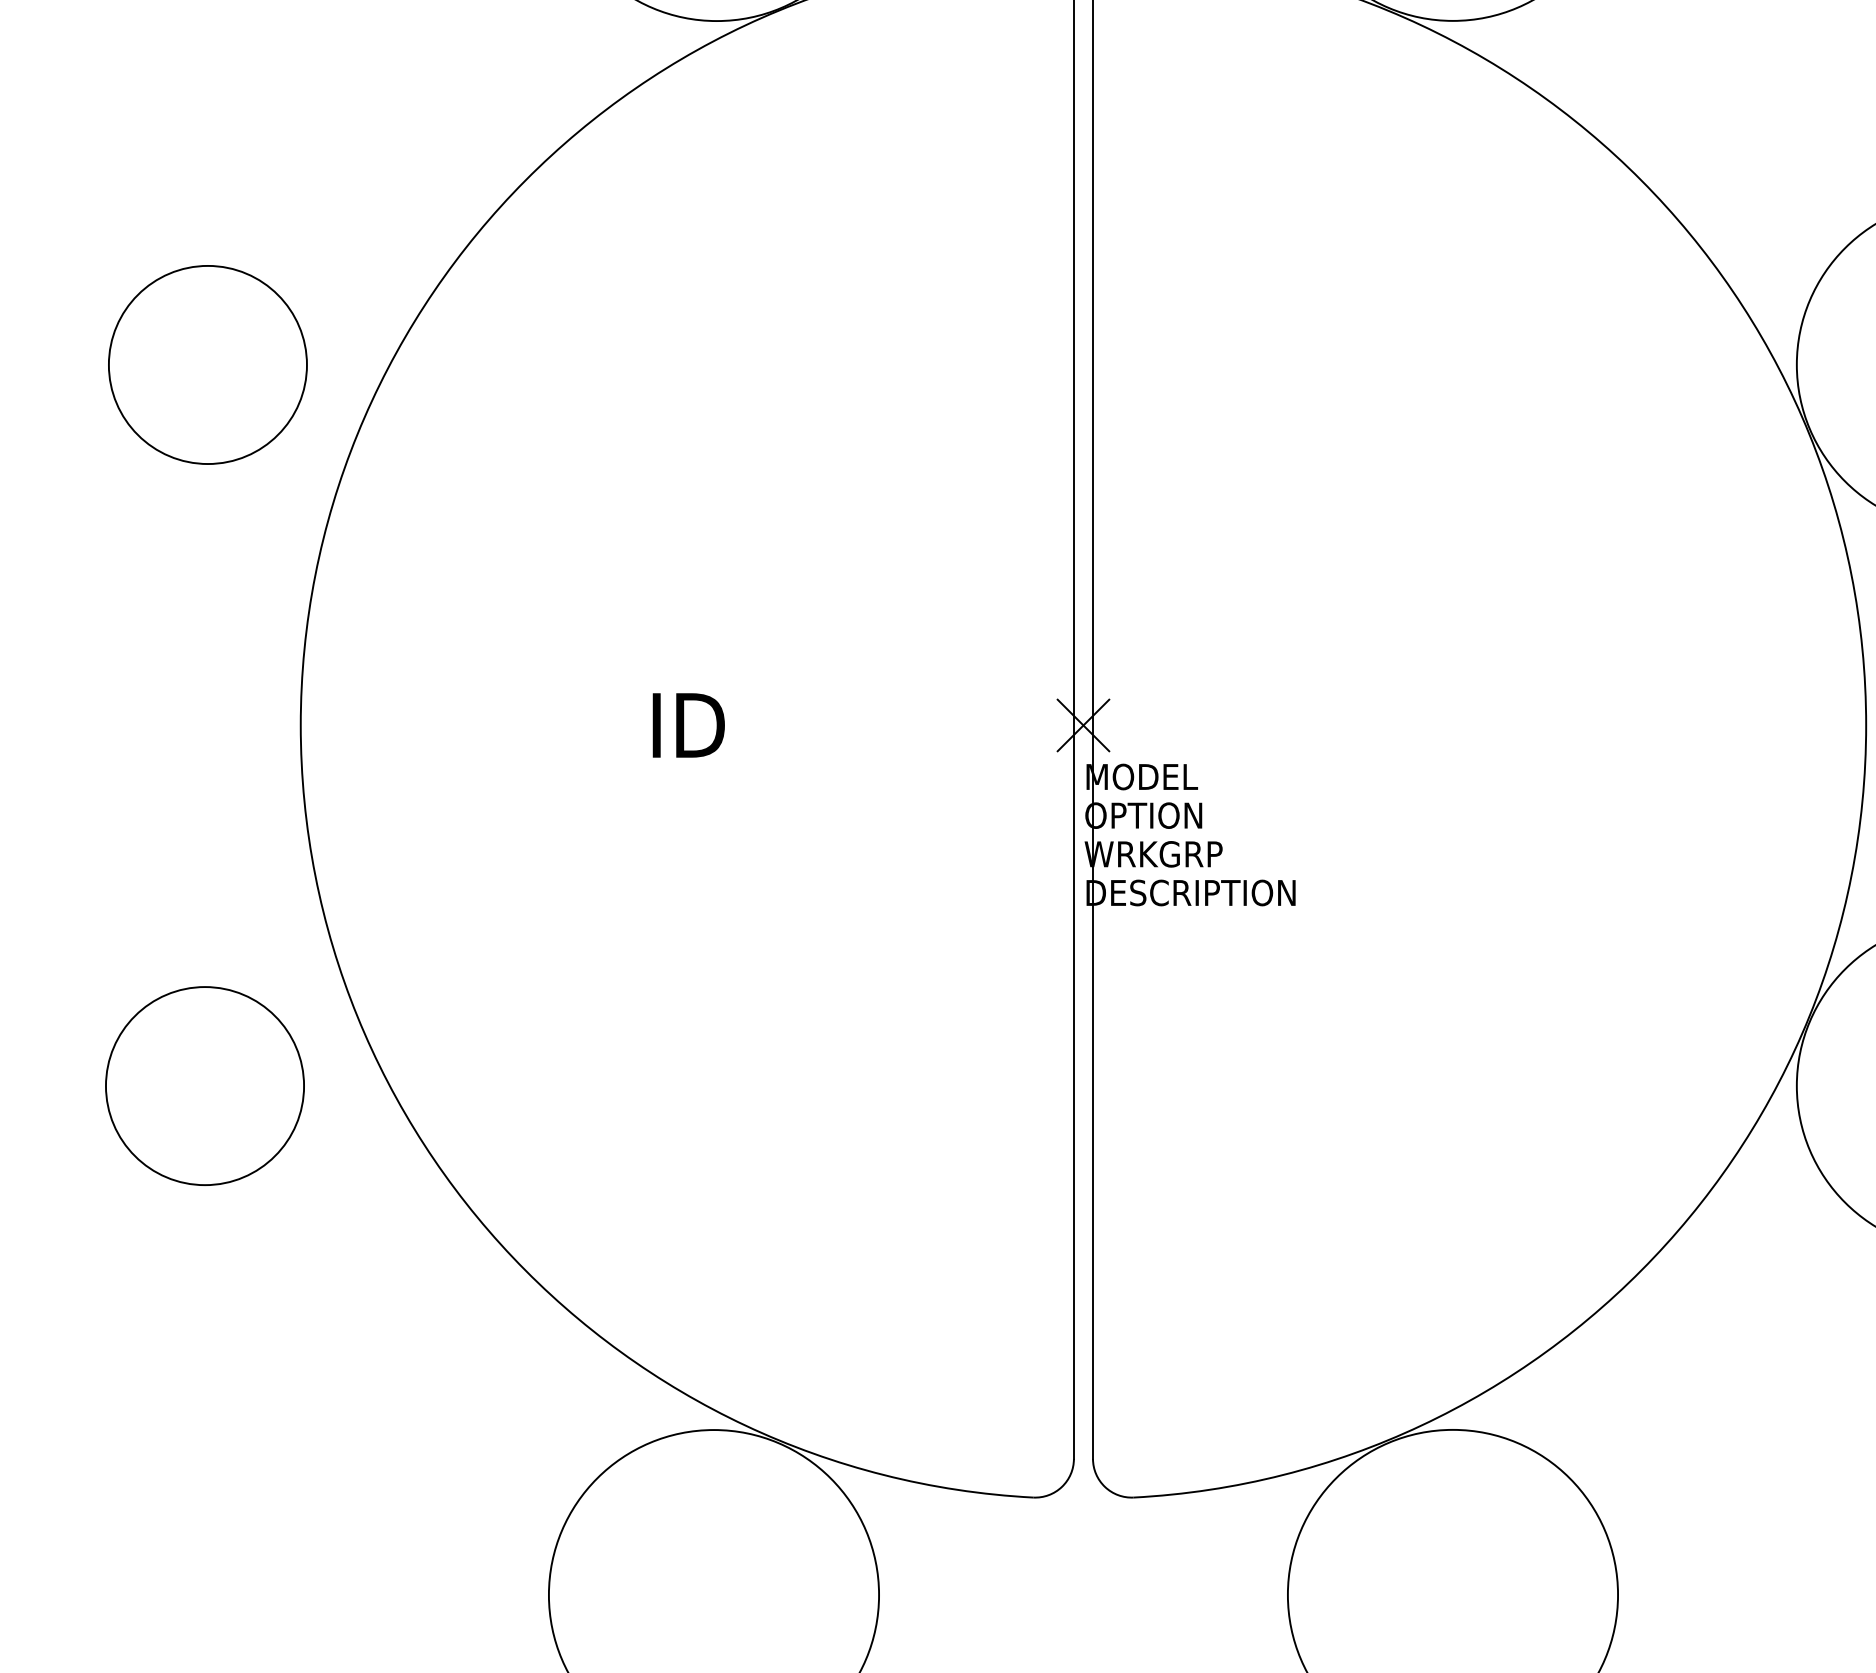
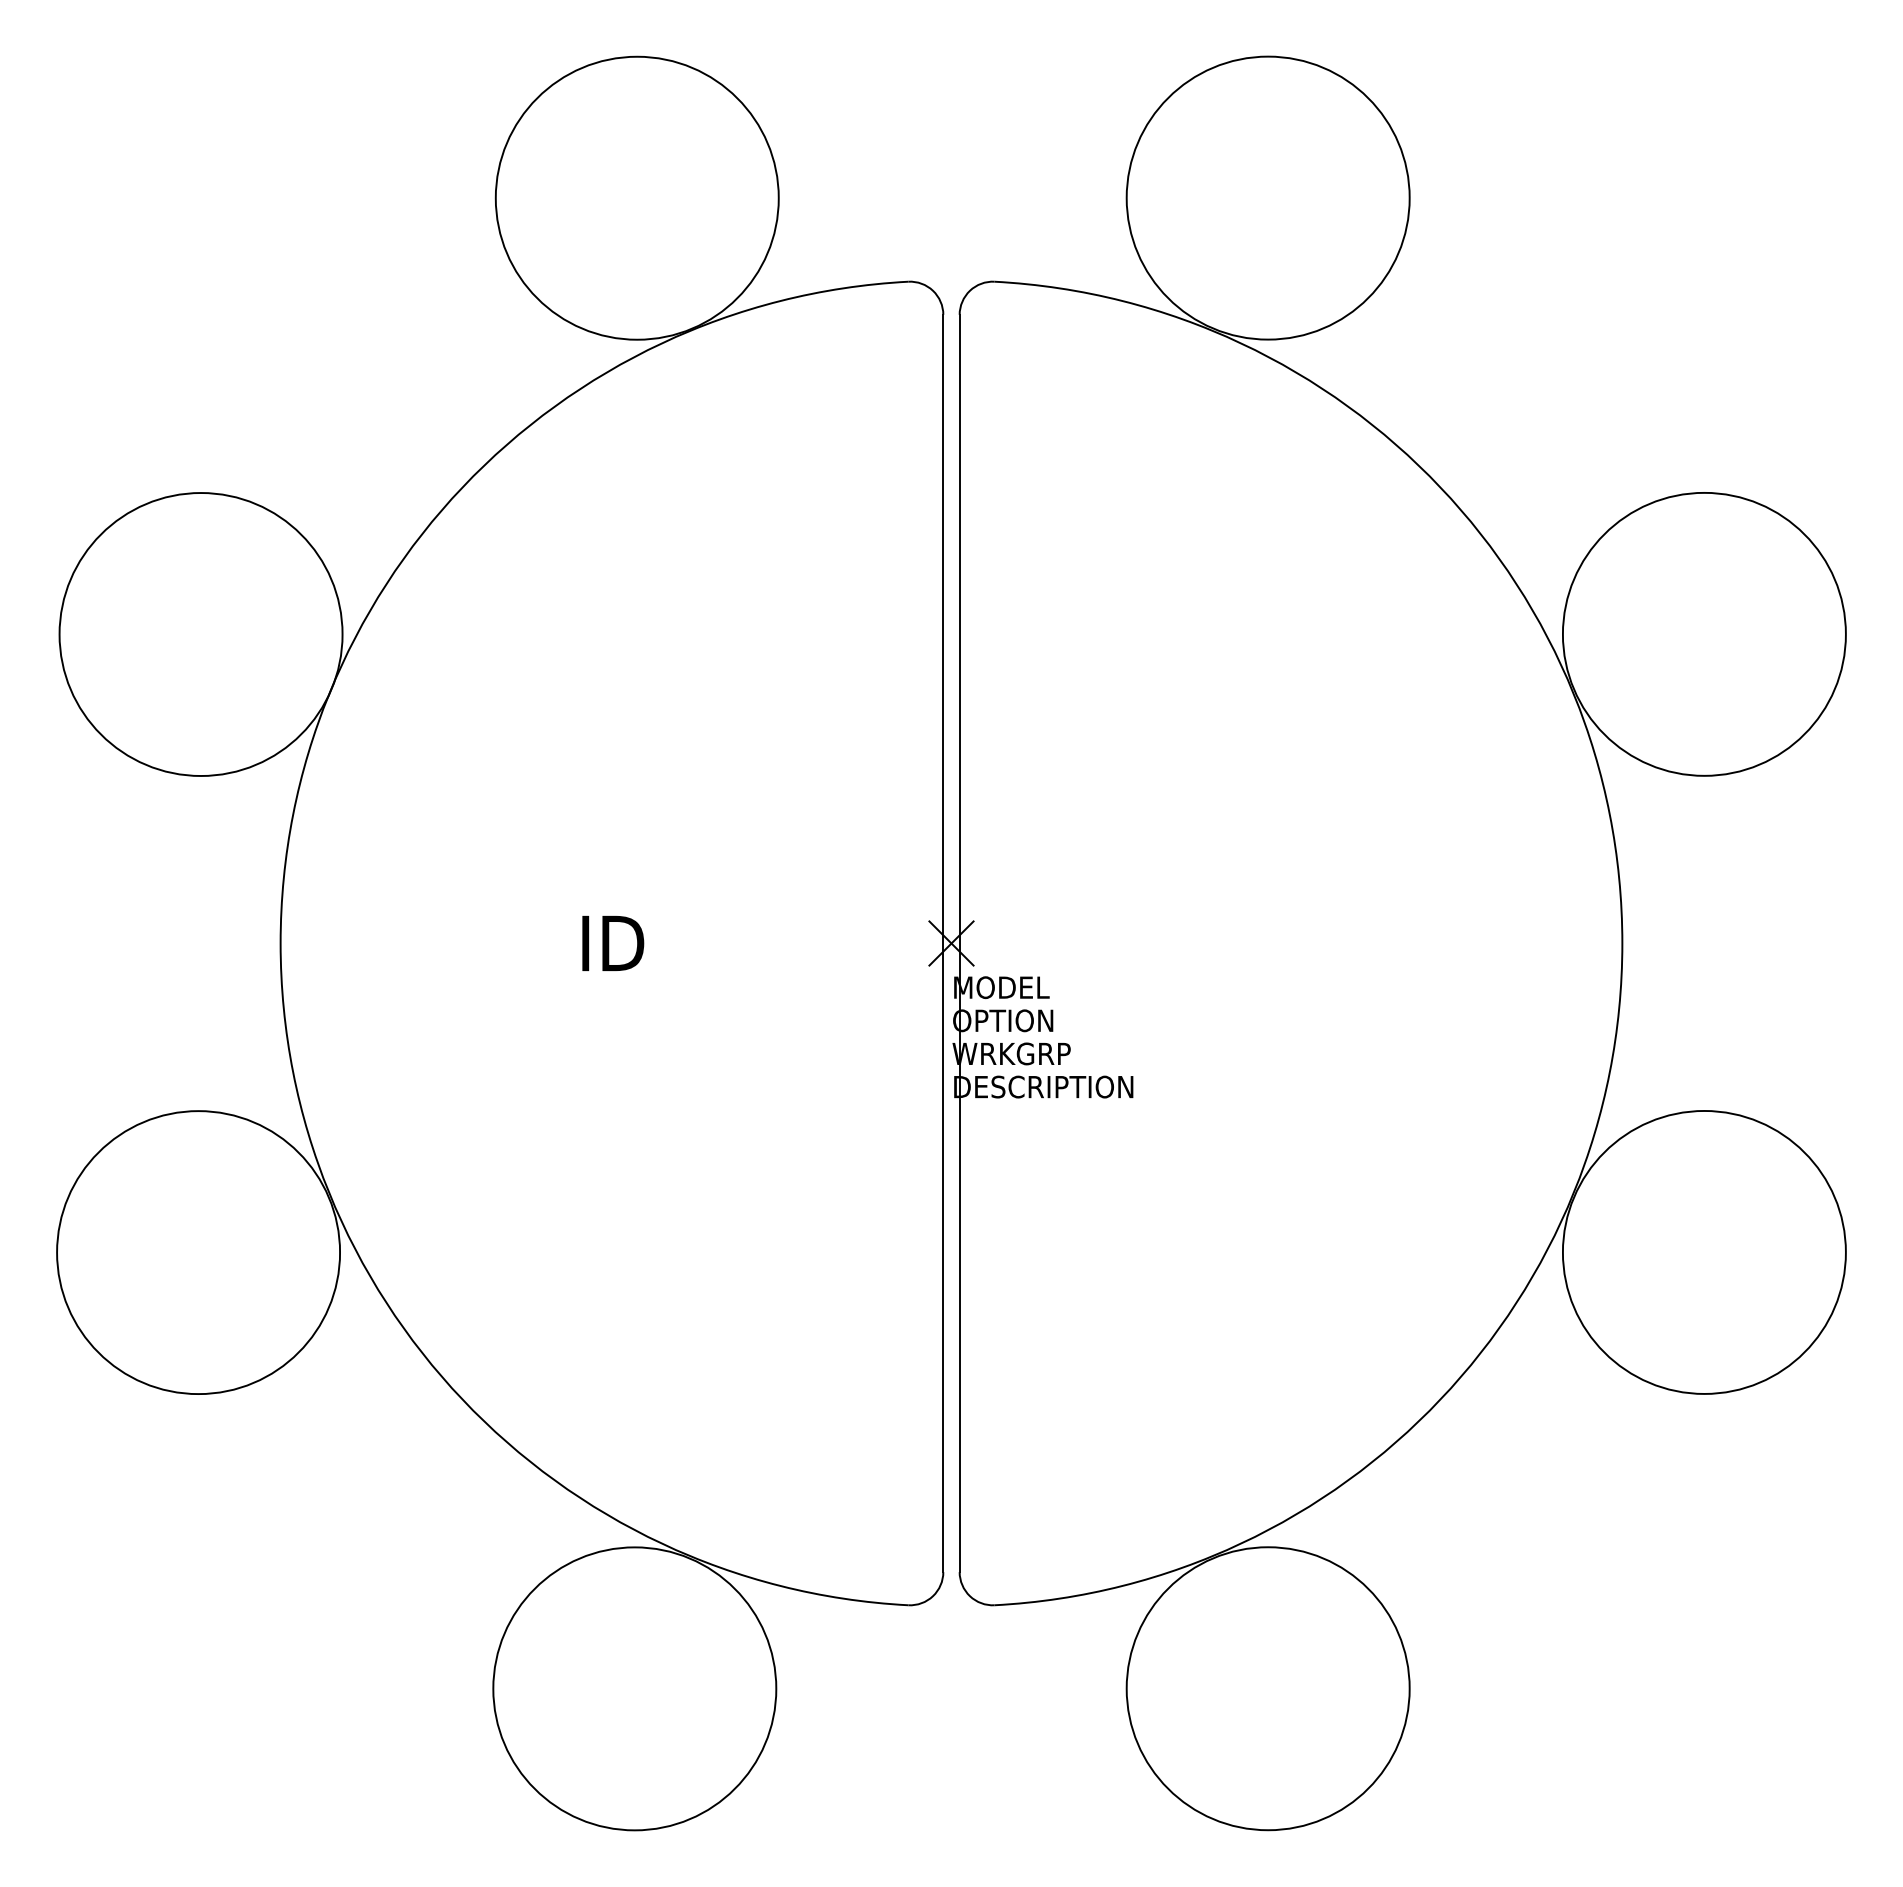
circle: (207, 364) -> (200, 634), size x1.67
circle: (204, 1085) -> (198, 1252), size x1.67

